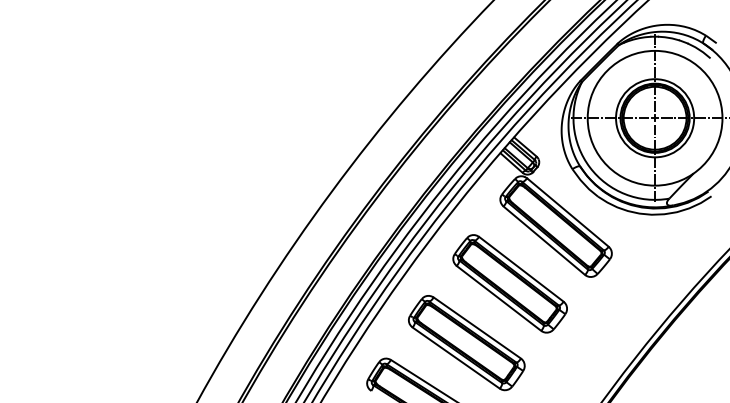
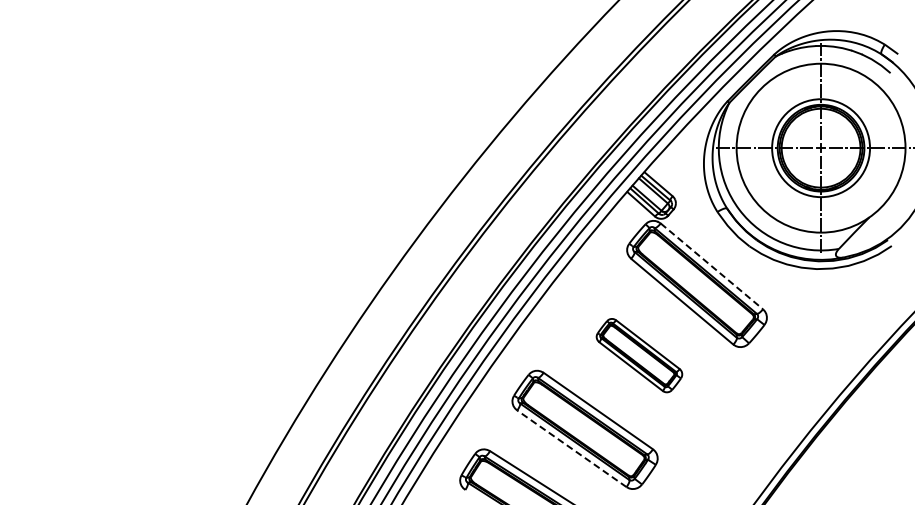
line: (567, 212) -> (711, 266), solid -> dashed
part: (510, 283) -> (639, 355), size x0.6
line: (455, 357) -> (571, 448), solid -> dashed

